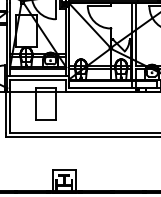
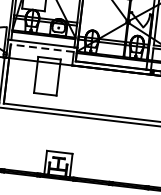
line: (37, 80) -> (41, 48), solid -> dashed

